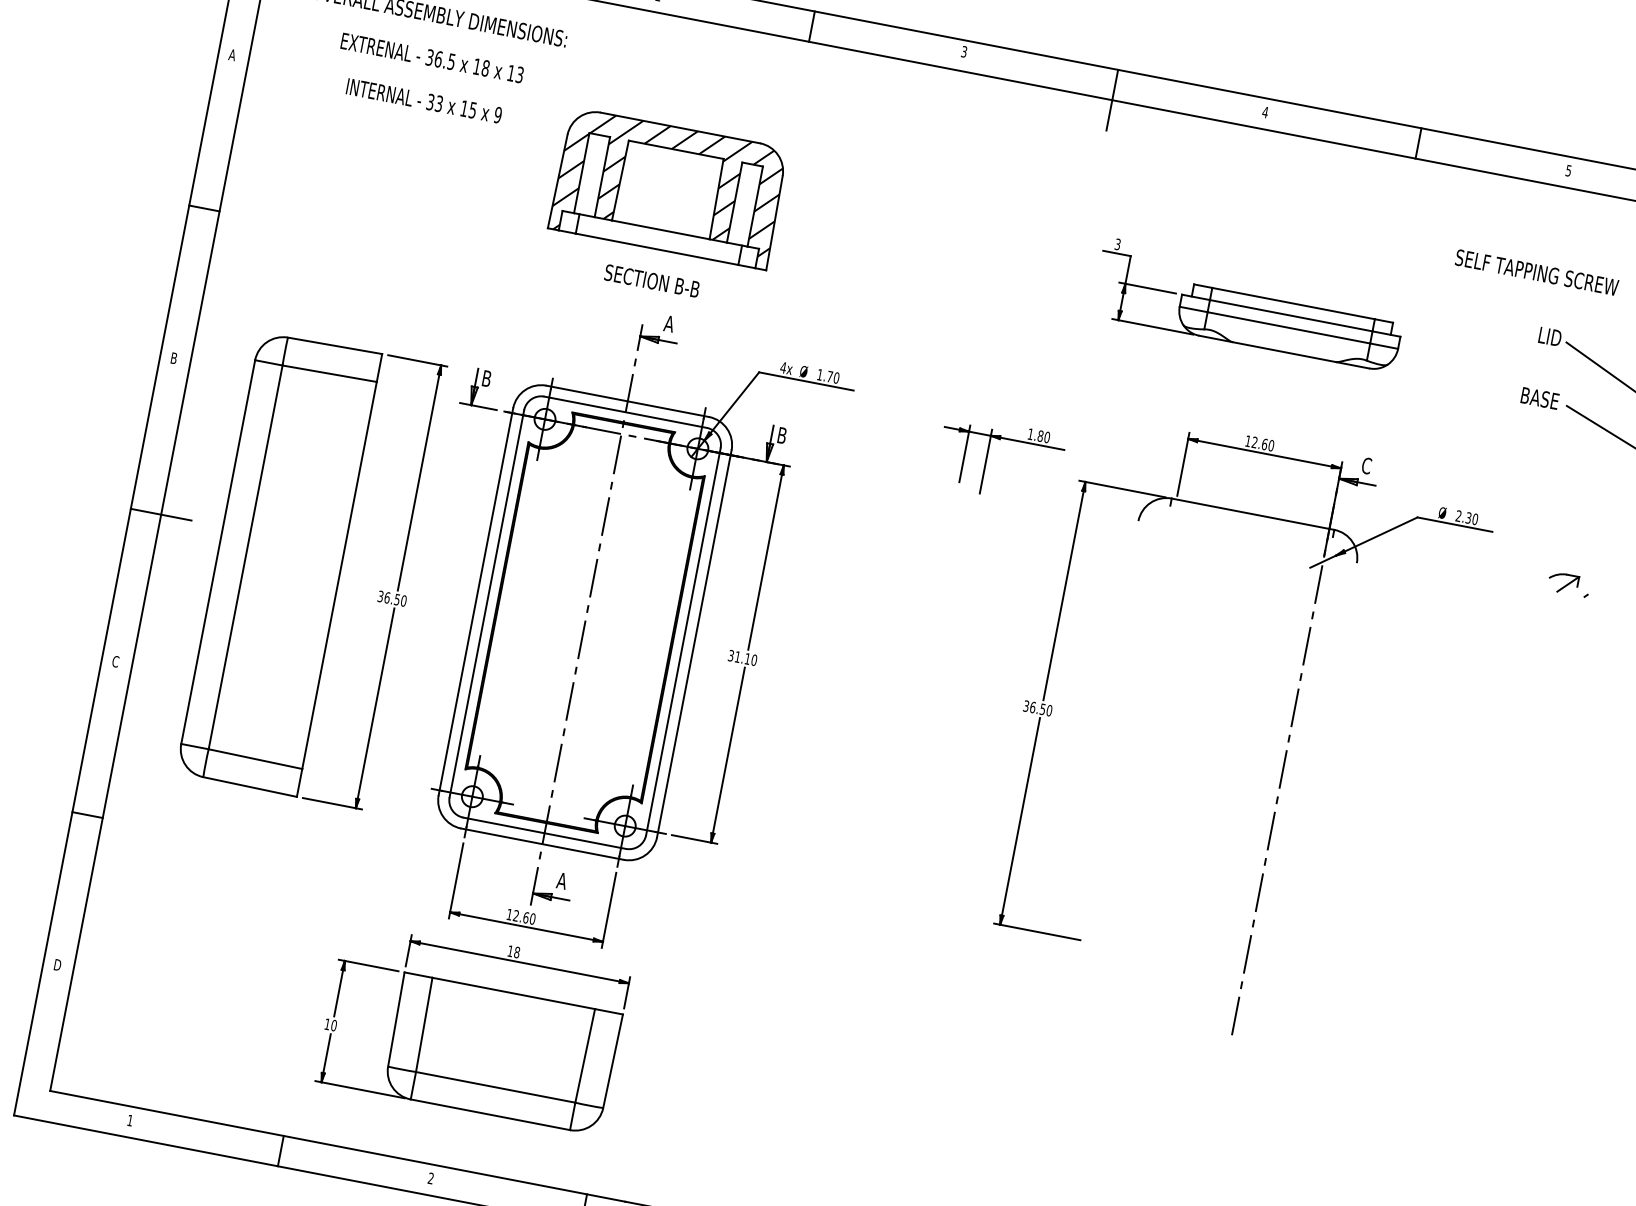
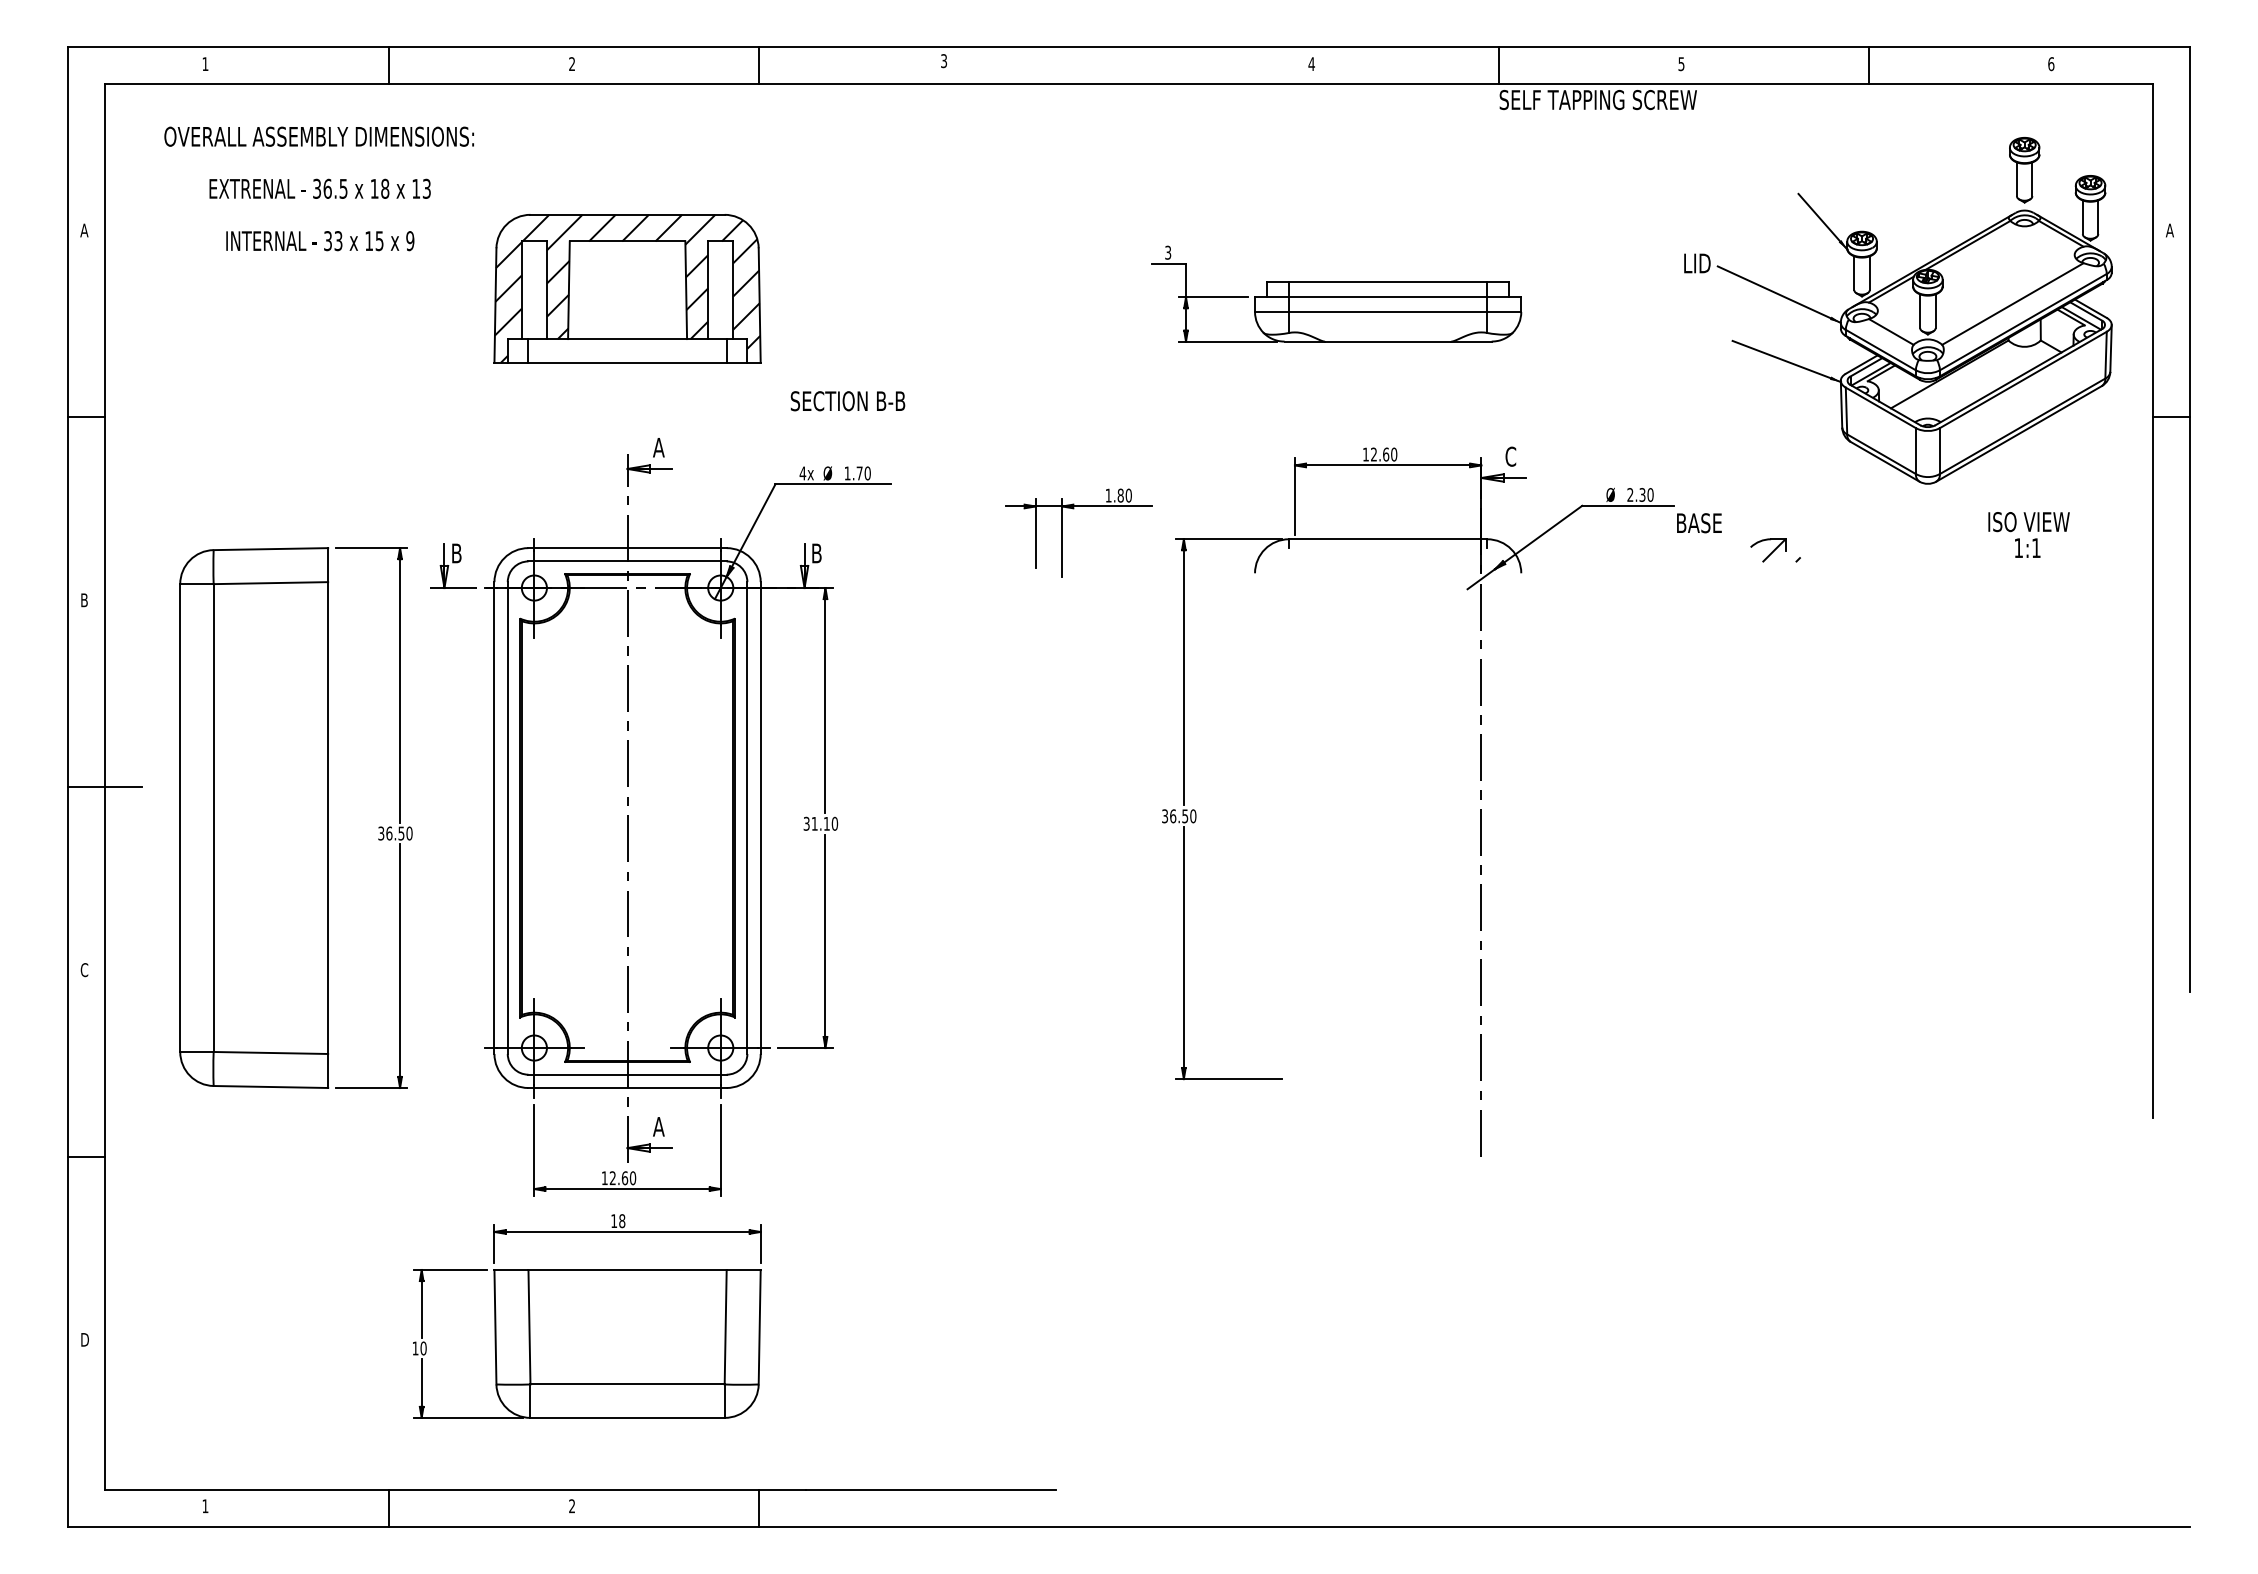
line: (1112, 100) -> (1129, 84), removed
text: (1536, 272) -> (1597, 100), moved
text: (651, 281) -> (847, 401), moved
text: (1540, 398) -> (1699, 523), moved

